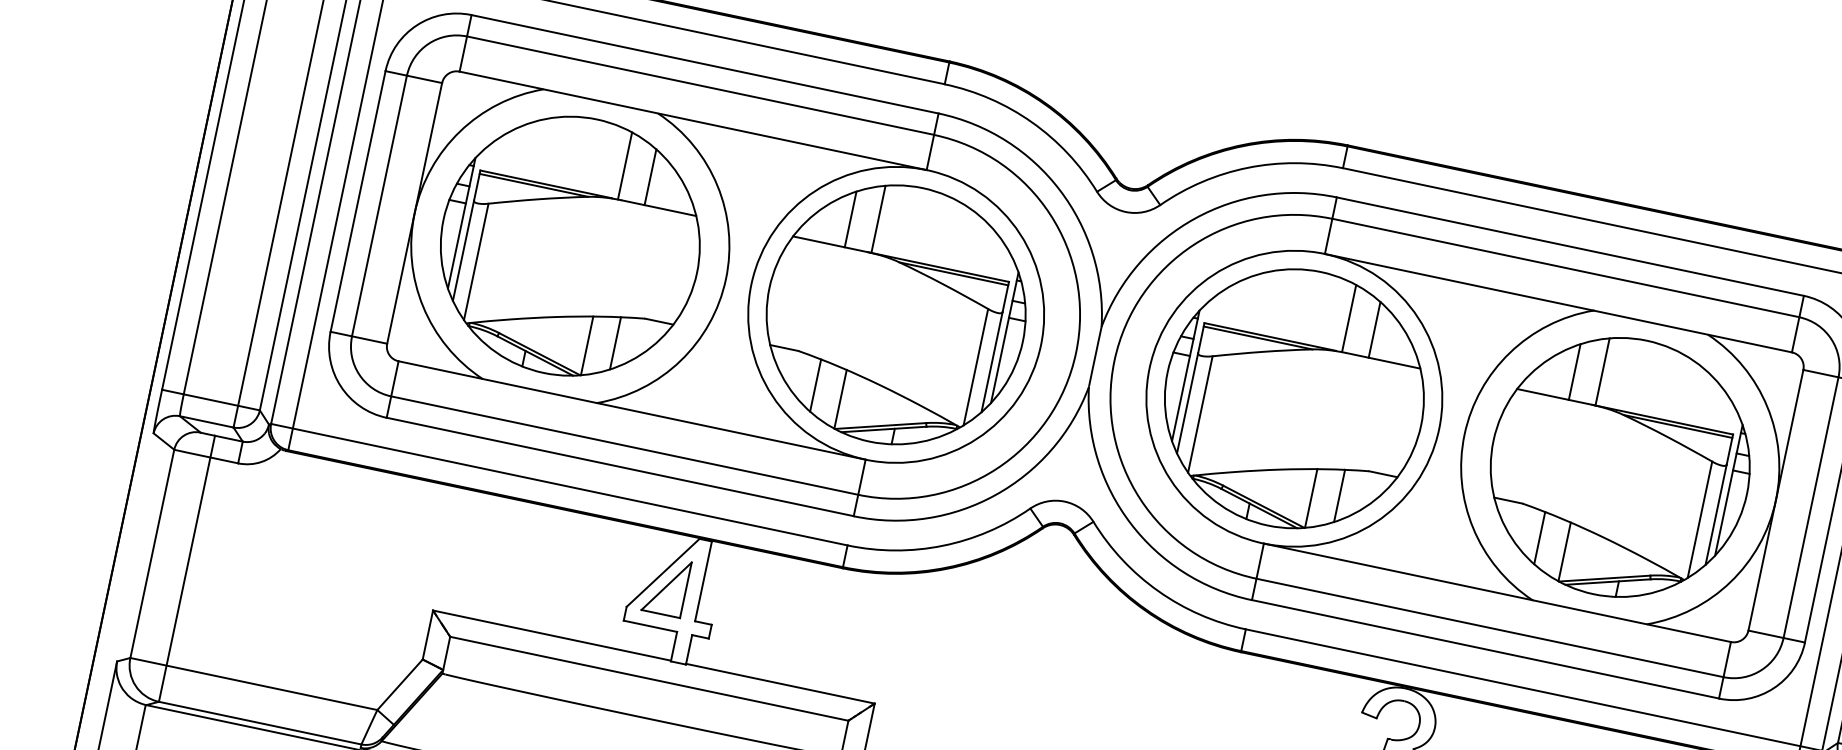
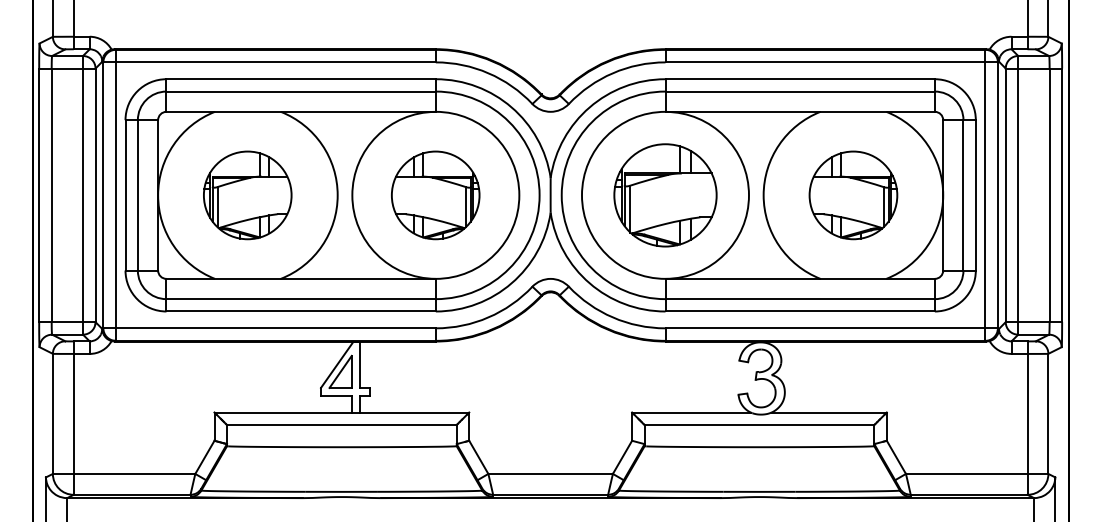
part: (569, 246) -> (247, 195), size x0.6
part: (895, 314) -> (435, 195), size x0.6
part: (1294, 399) -> (665, 195), size x0.7
part: (1620, 467) -> (853, 195), size x0.6

